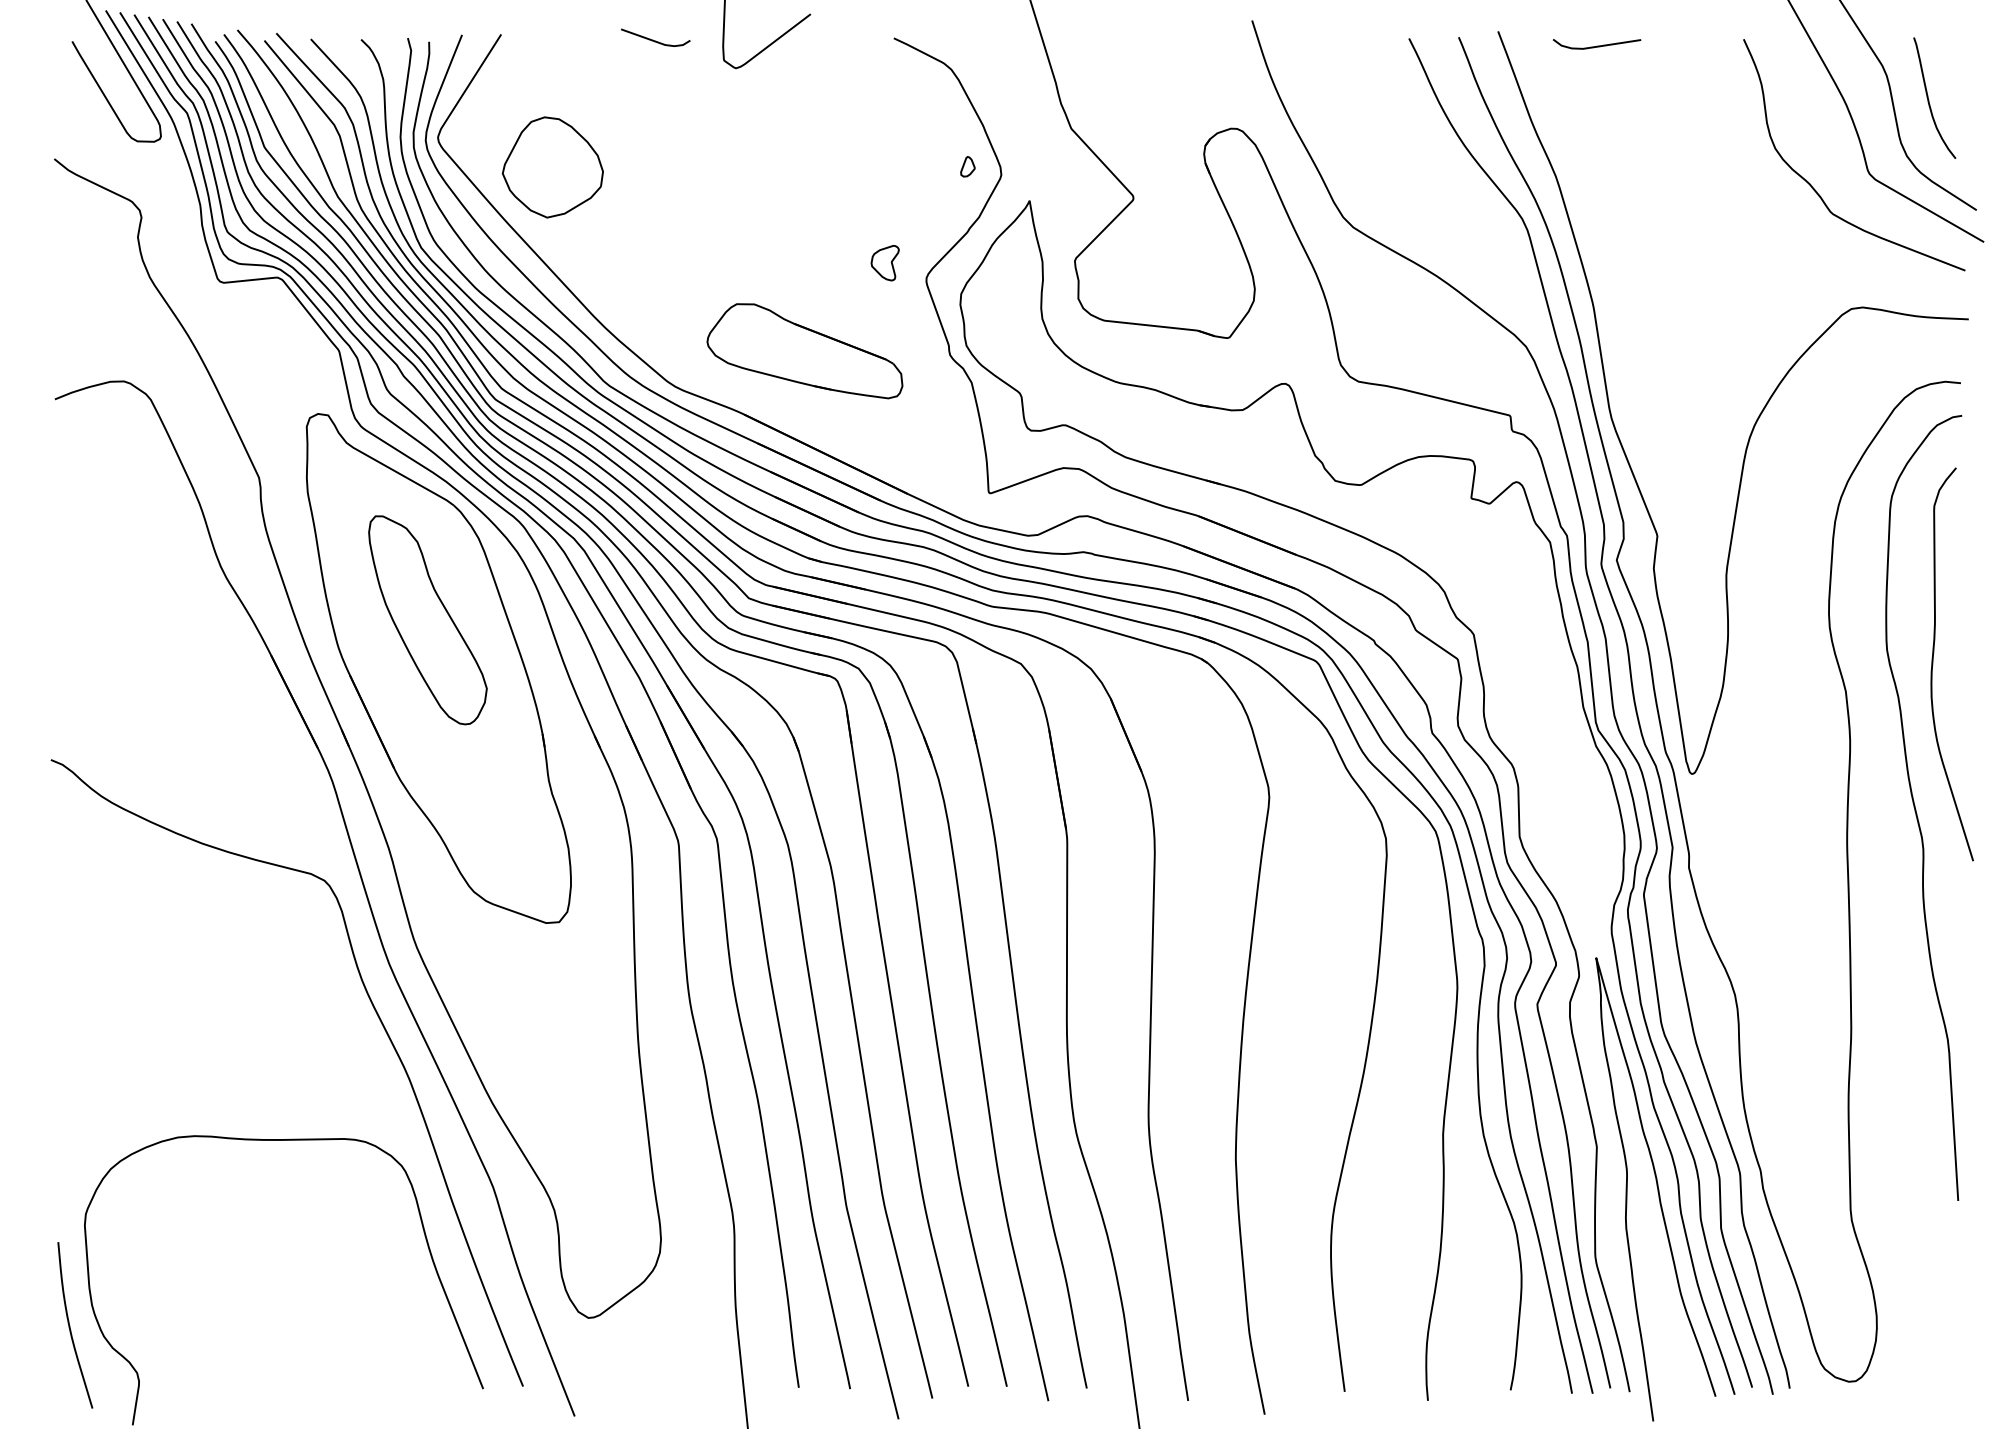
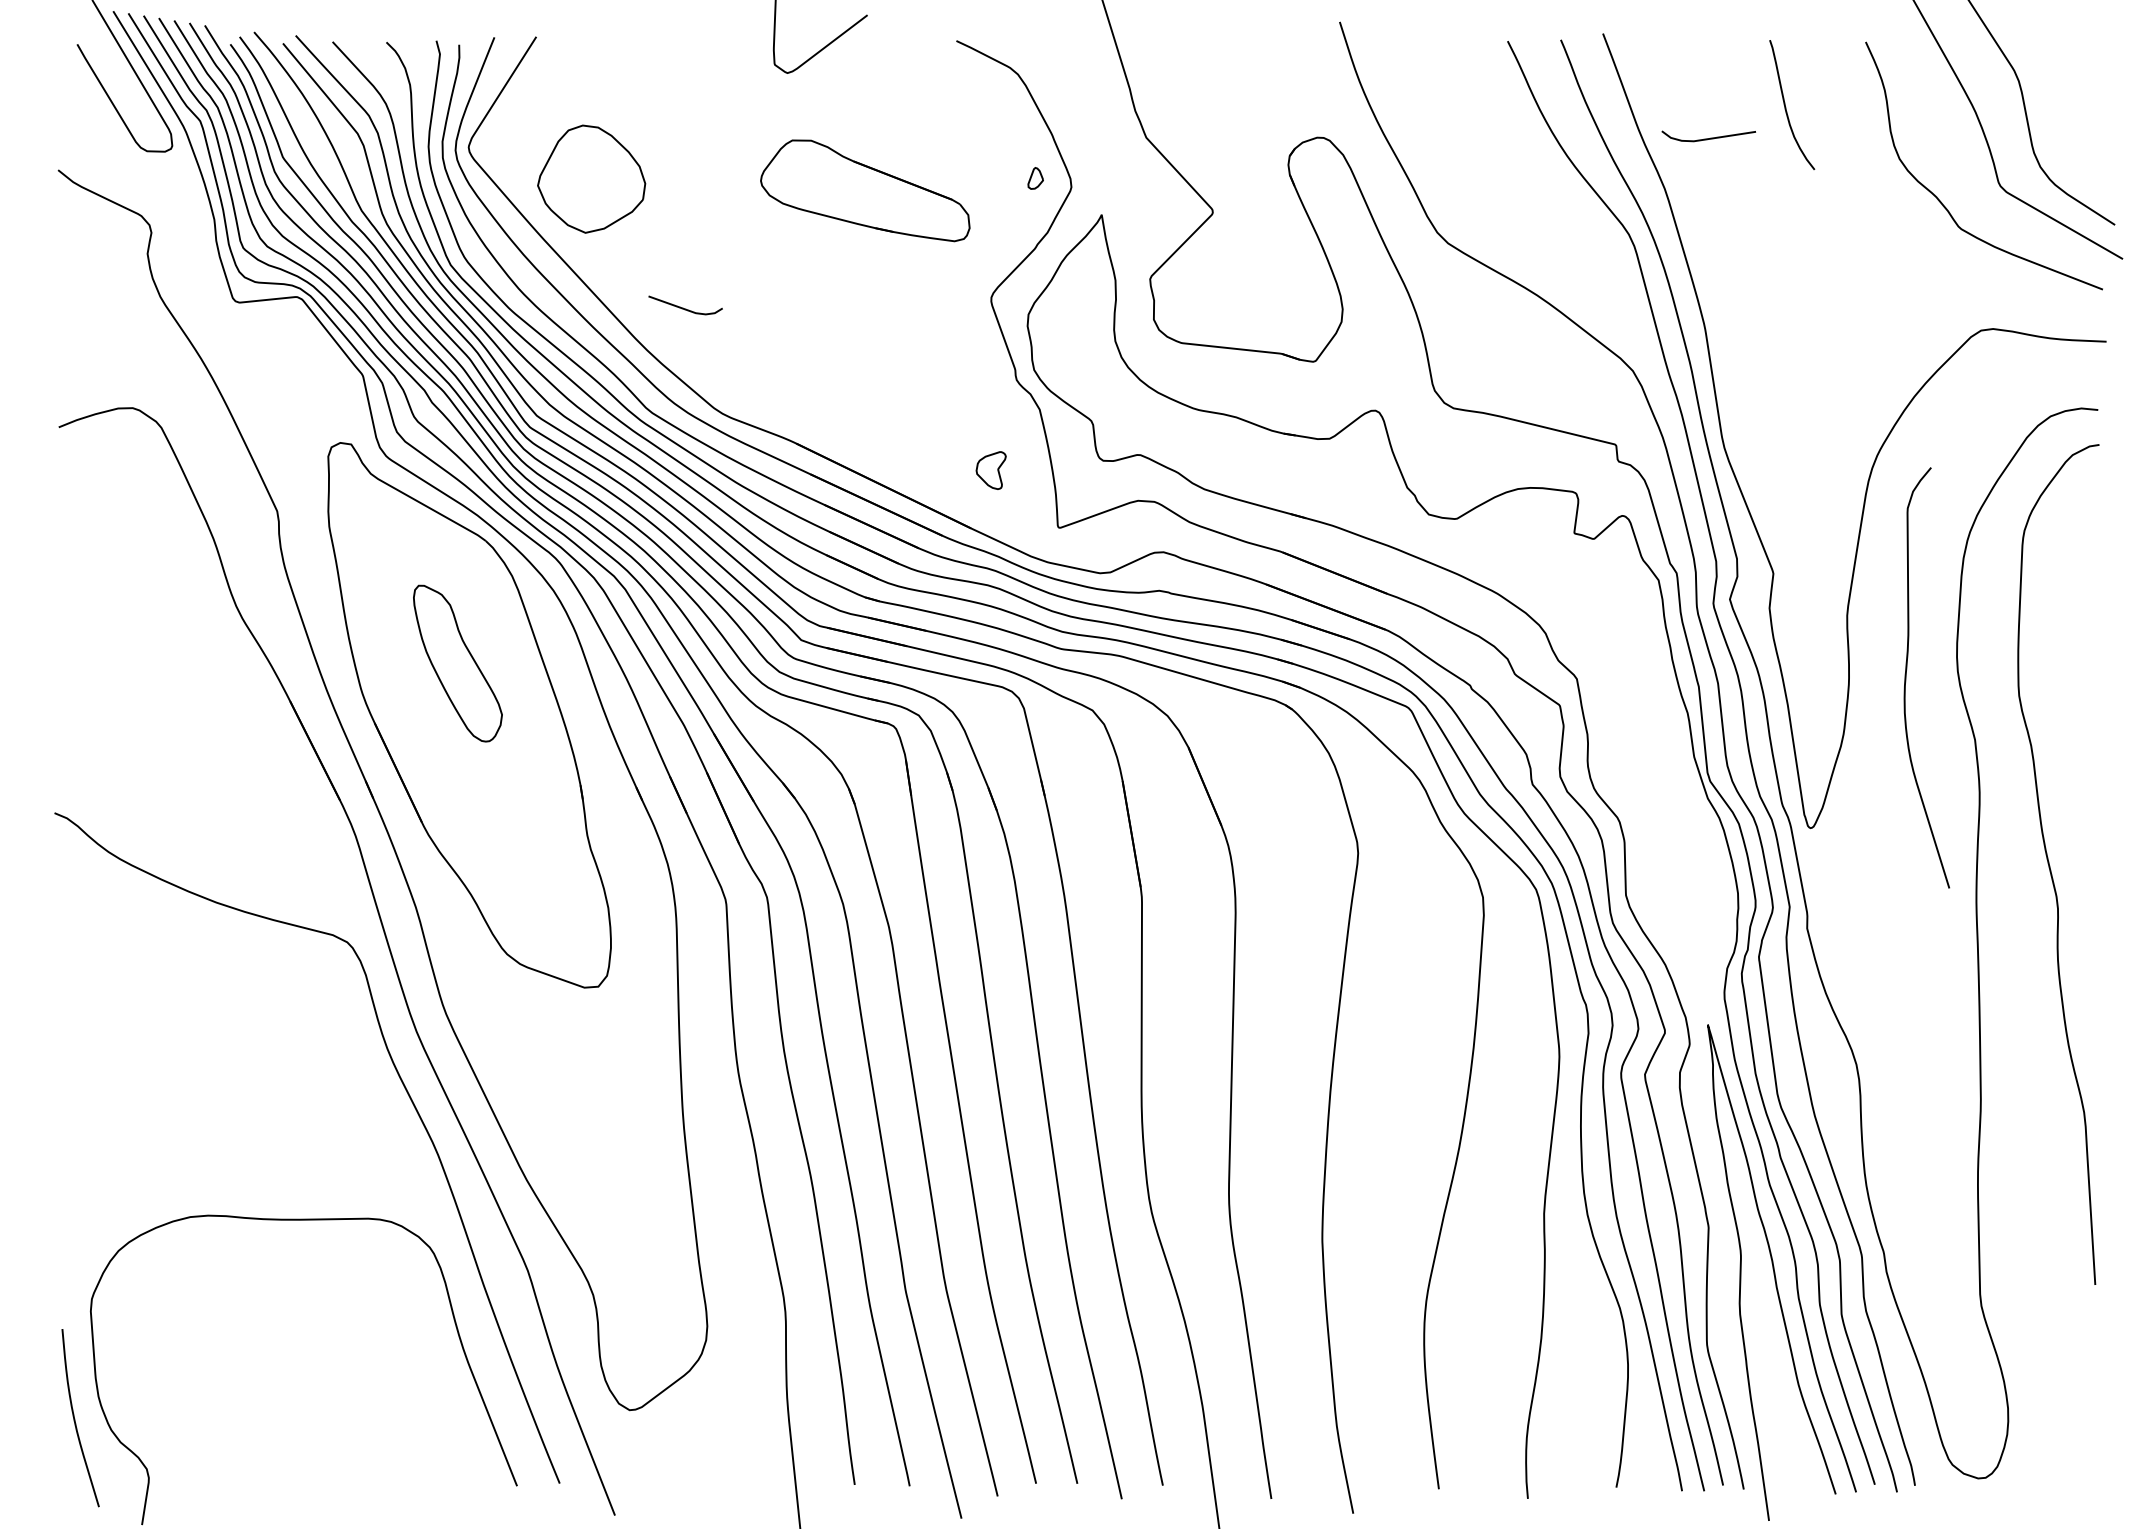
line: (653, 39) -> (683, 307), moved
curve: (1596, 46) -> (1708, 138), moved
curve: (1929, 100) -> (1786, 107), moved
part: (884, 263) -> (990, 470), moved
part: (805, 350) -> (865, 190), moved
part: (427, 620) -> (457, 663), size x0.7
curve: (1933, 664) -> (1906, 677), moved

